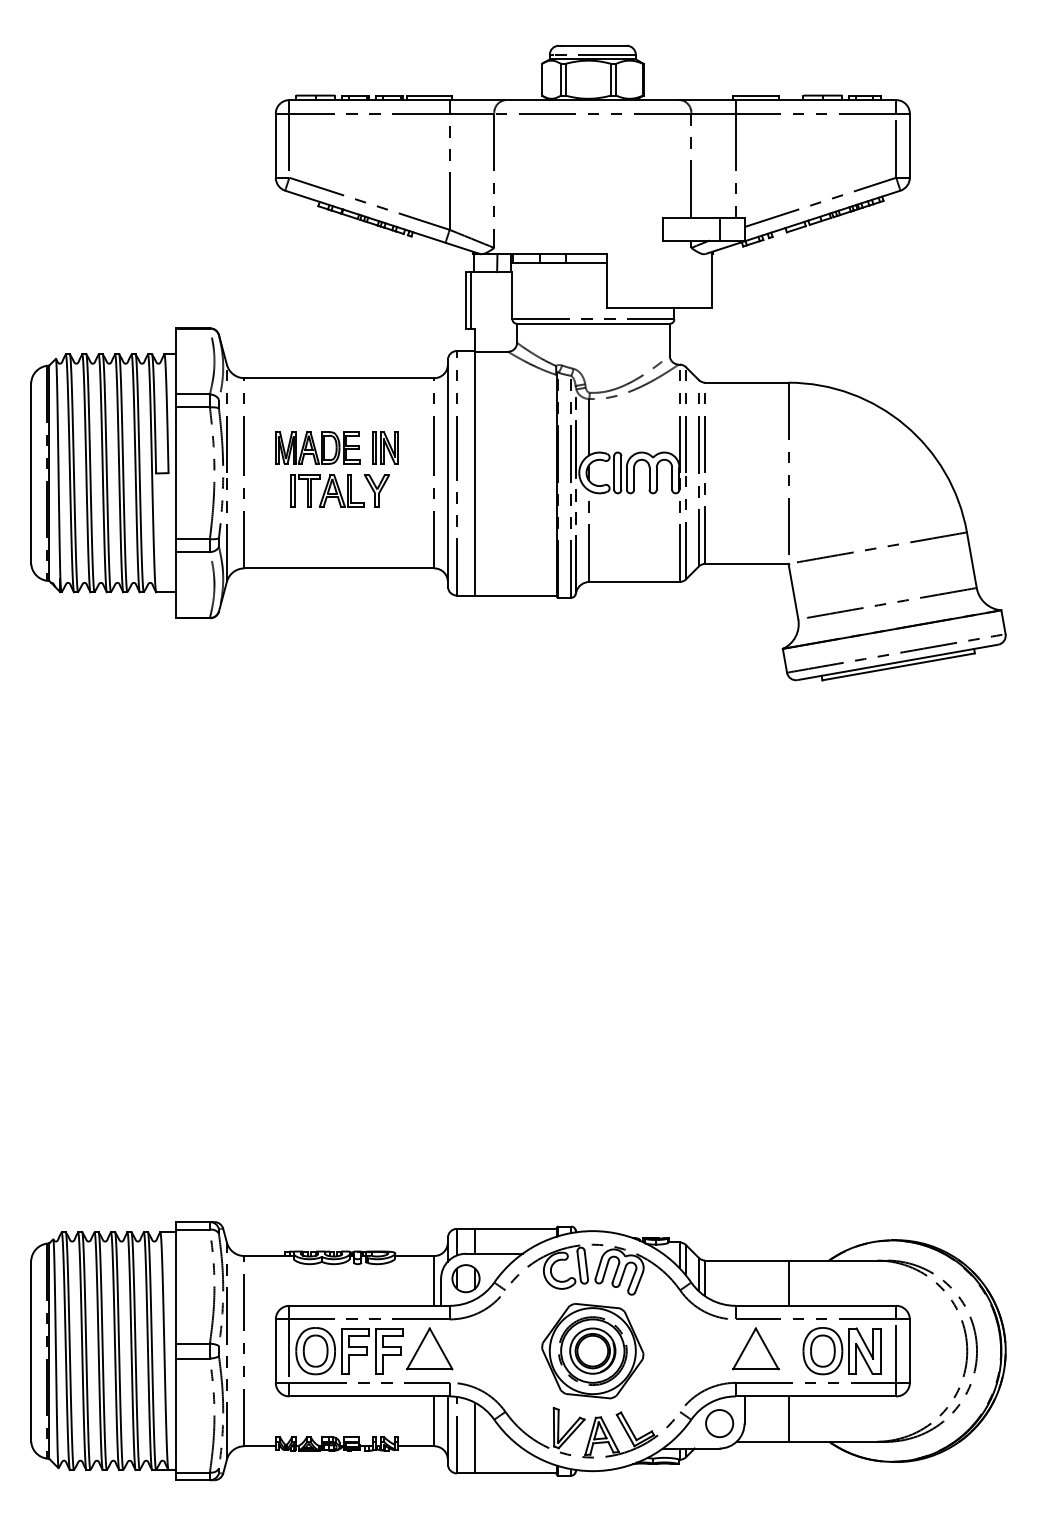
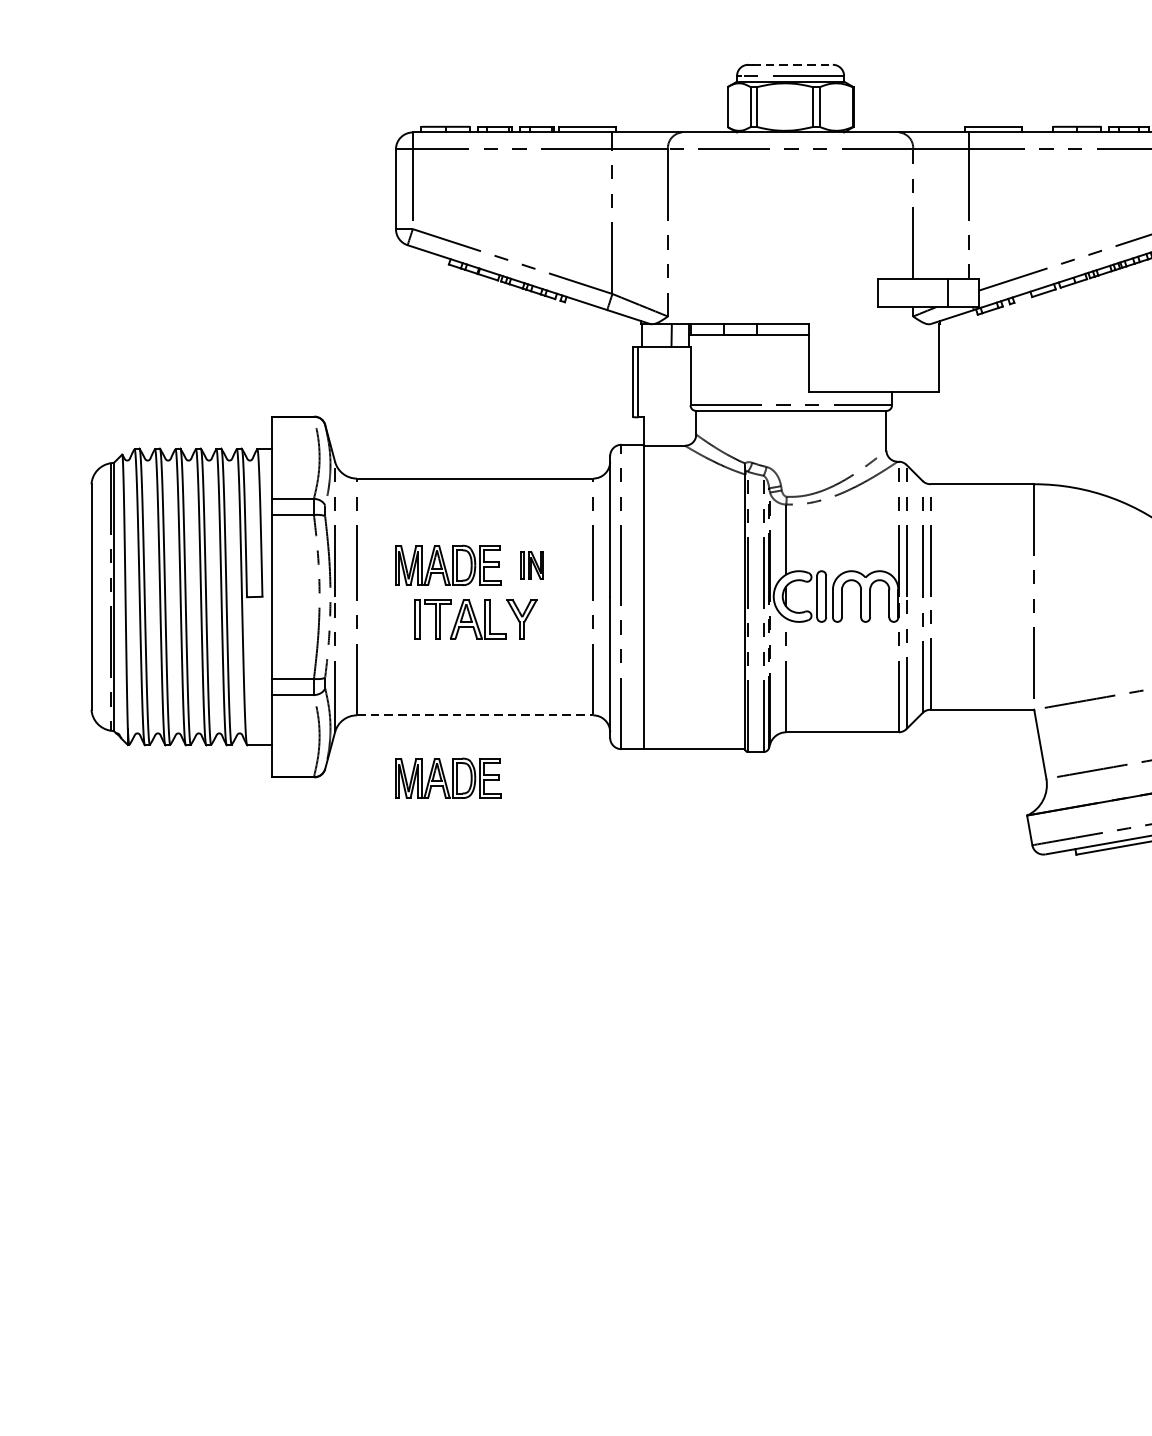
line: (594, 45) -> (792, 64), solid -> dashed
part: (385, 447) -> (532, 564), size x0.7
line: (339, 568) -> (475, 715), solid -> dashed
part: (317, 618) -> (447, 777), added

